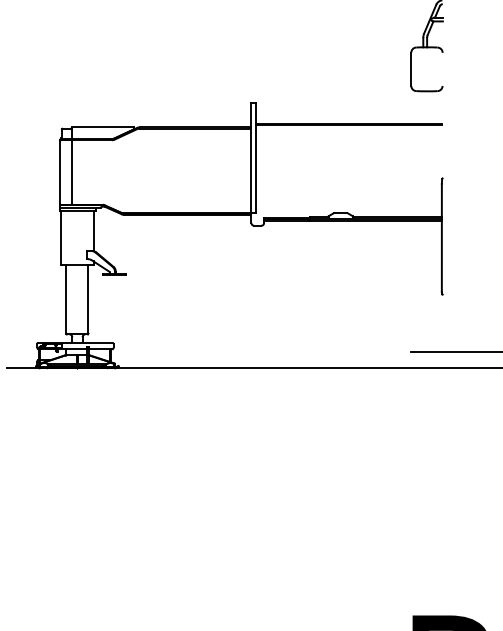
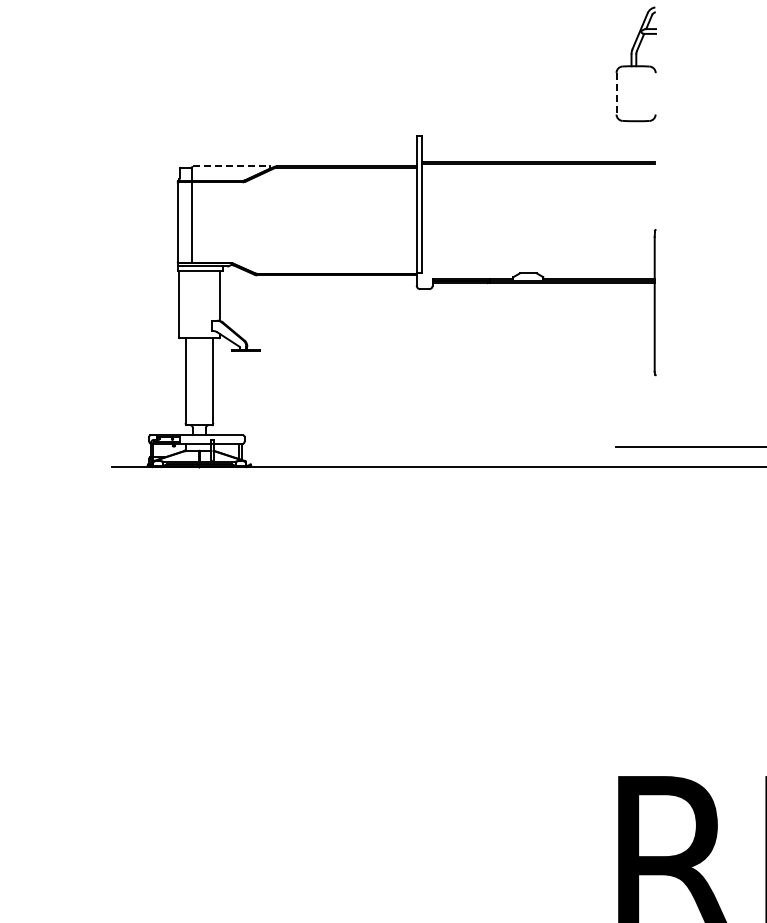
line: (411, 69) -> (616, 93), solid -> dashed
line: (103, 127) -> (231, 166), solid -> dashed

